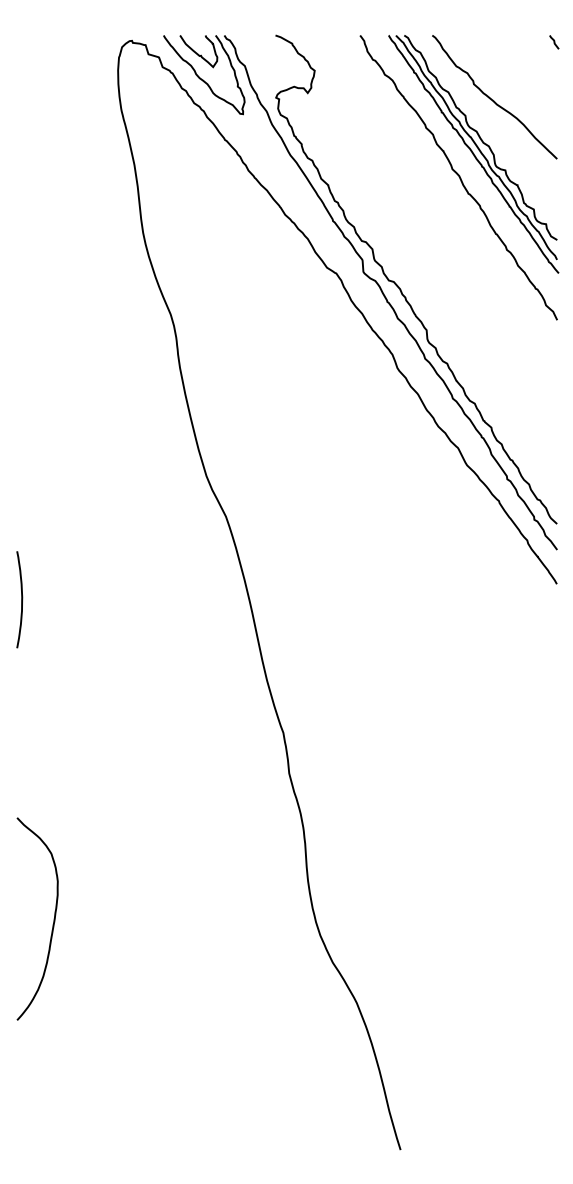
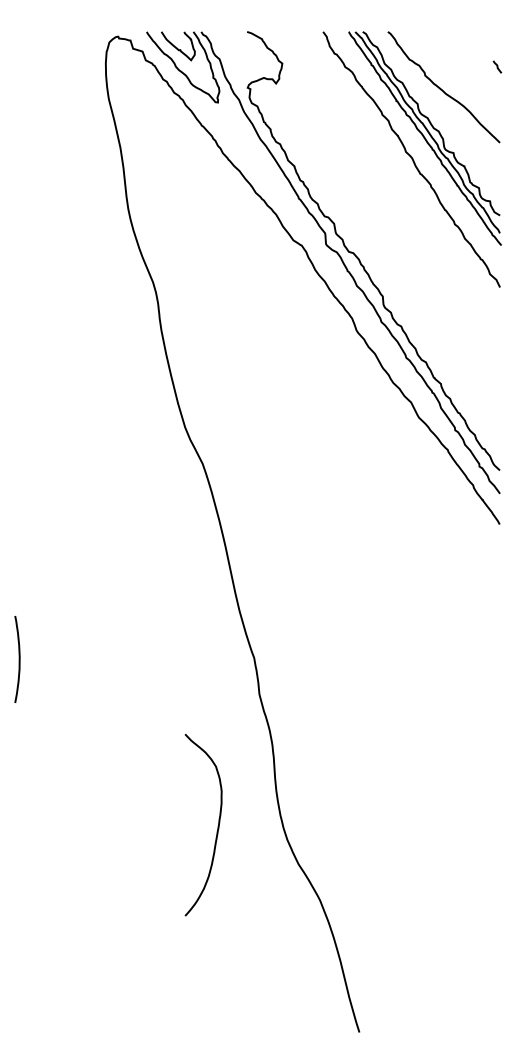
line: (554, 41) -> (497, 66), moved
curve: (20, 599) -> (18, 659), moved
curve: (53, 920) -> (217, 826), moved

